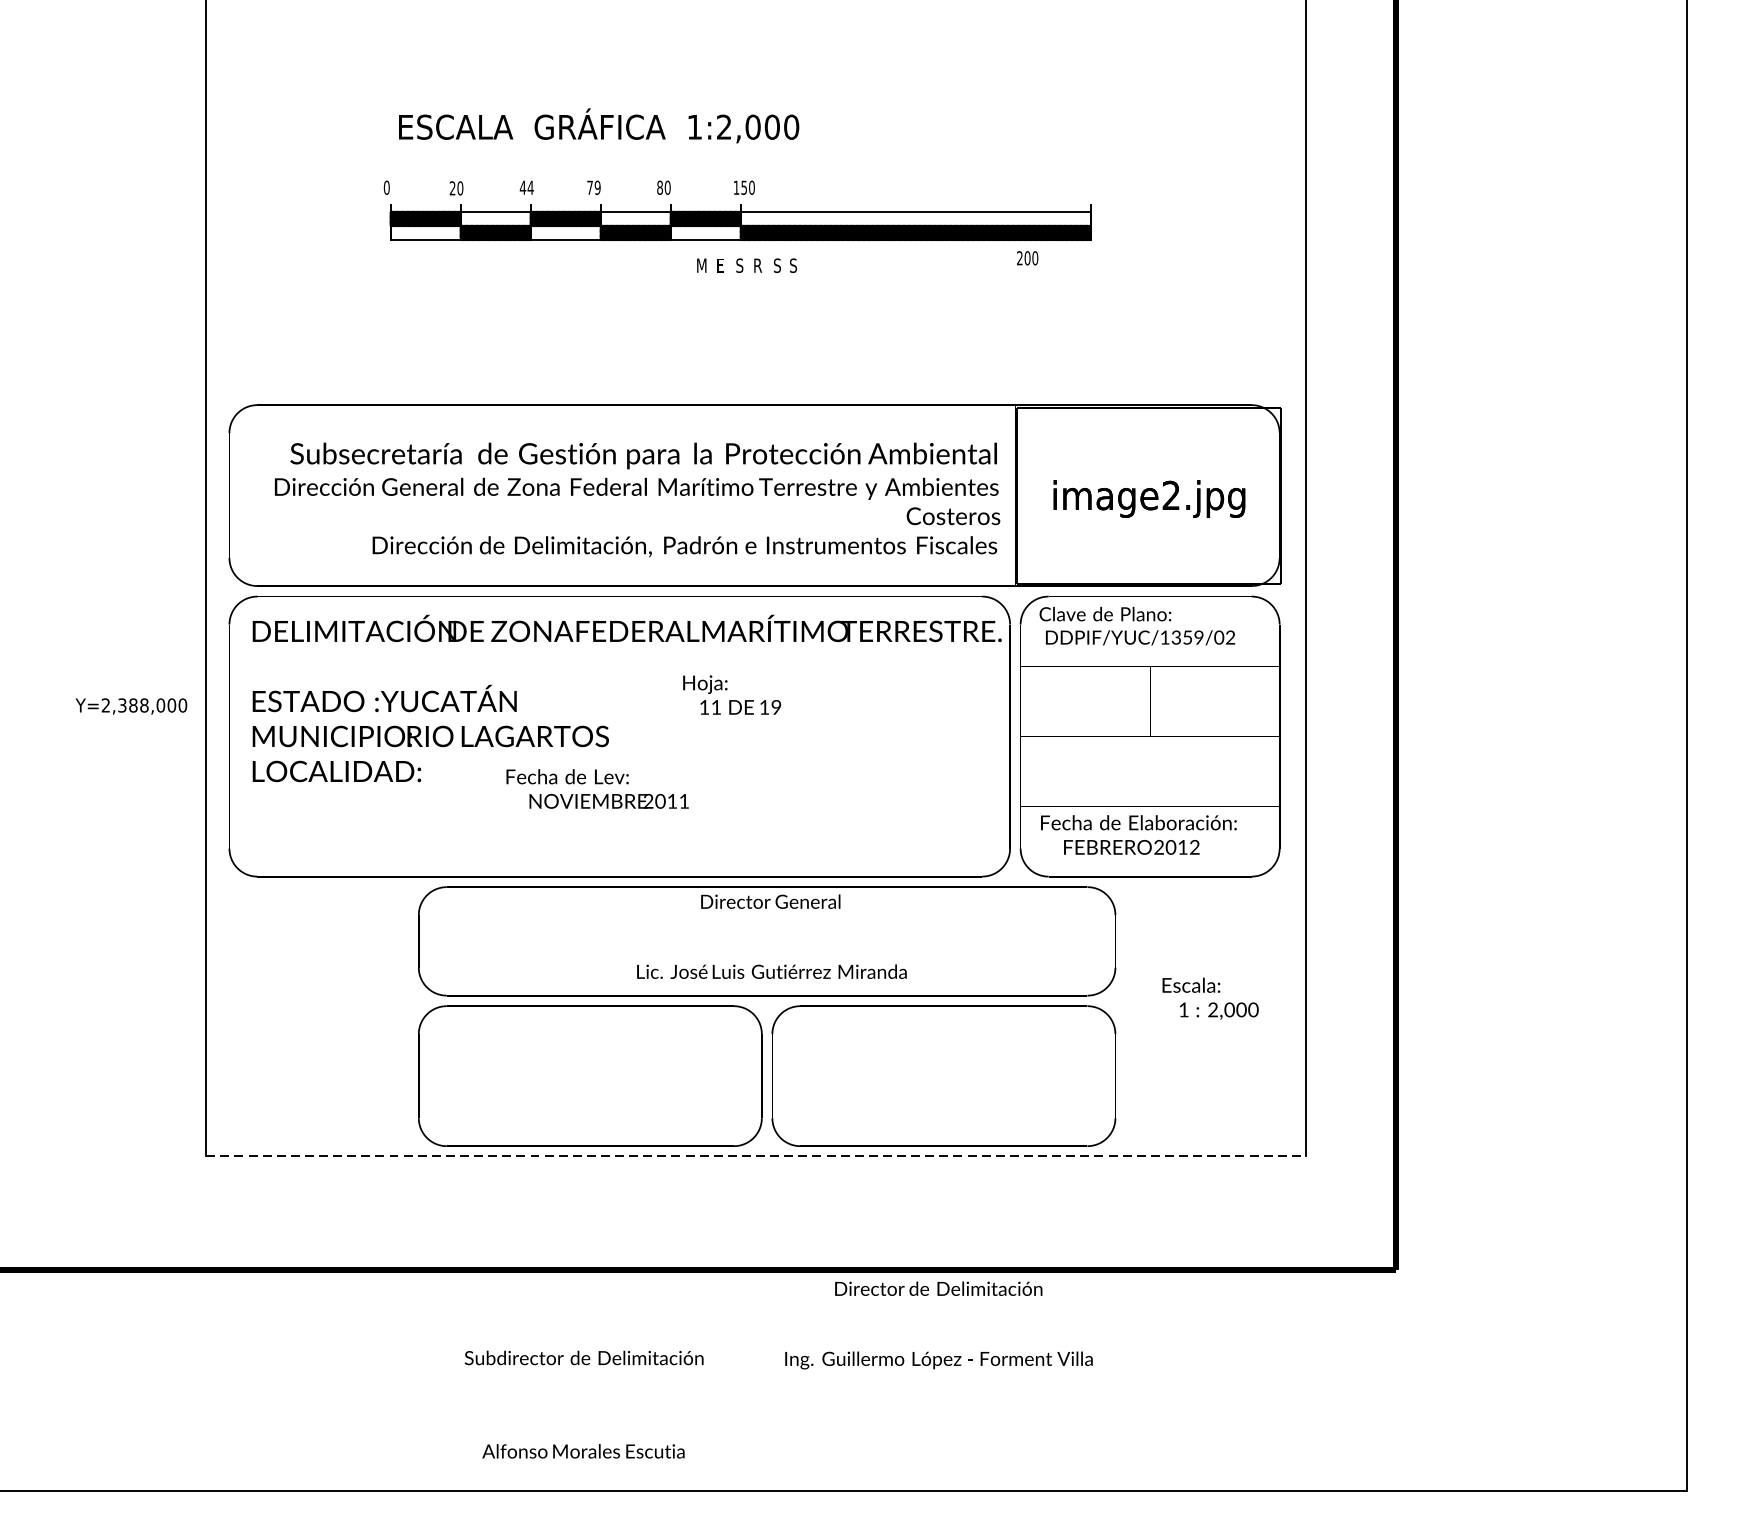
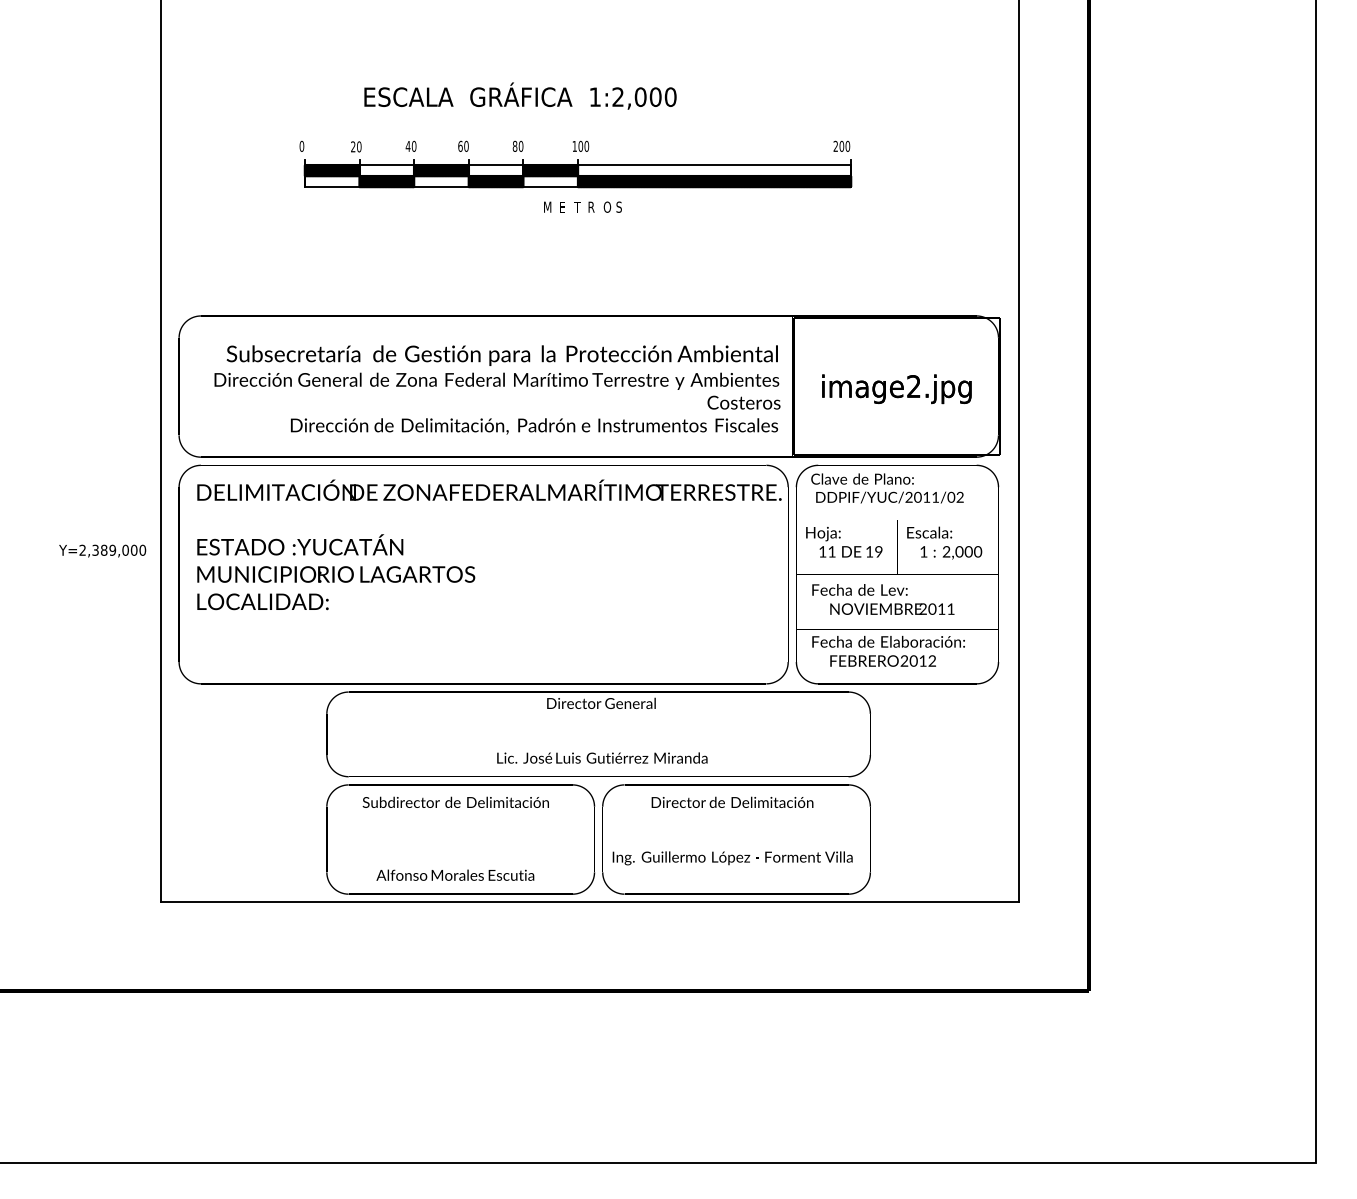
text: (599, 125) -> (520, 95), moved
text: (529, 186) -> (413, 145), 44 -> 40
text: (593, 186) -> (463, 145), 79 -> 60
text: (743, 186) -> (580, 145), 150 -> 100
text: (1027, 257) -> (841, 145), moved
text: (740, 264) -> (577, 206), S -> T
text: (778, 264) -> (607, 206), S -> O
text: (1182, 636) -> (922, 496), DDPIF/YUC/1359/02 -> DDPIF/YUC/2011/02
text: (732, 695) -> (844, 542), moved
text: (144, 705) -> (112, 550), Y=2,388,000 -> Y=2,389,000
text: (597, 789) -> (883, 599), moved
text: (1210, 997) -> (944, 542), moved
line: (756, 1155) -> (590, 901), dashed -> solid
text: (938, 1324) -> (732, 830), moved
text: (583, 1404) -> (455, 838), moved

